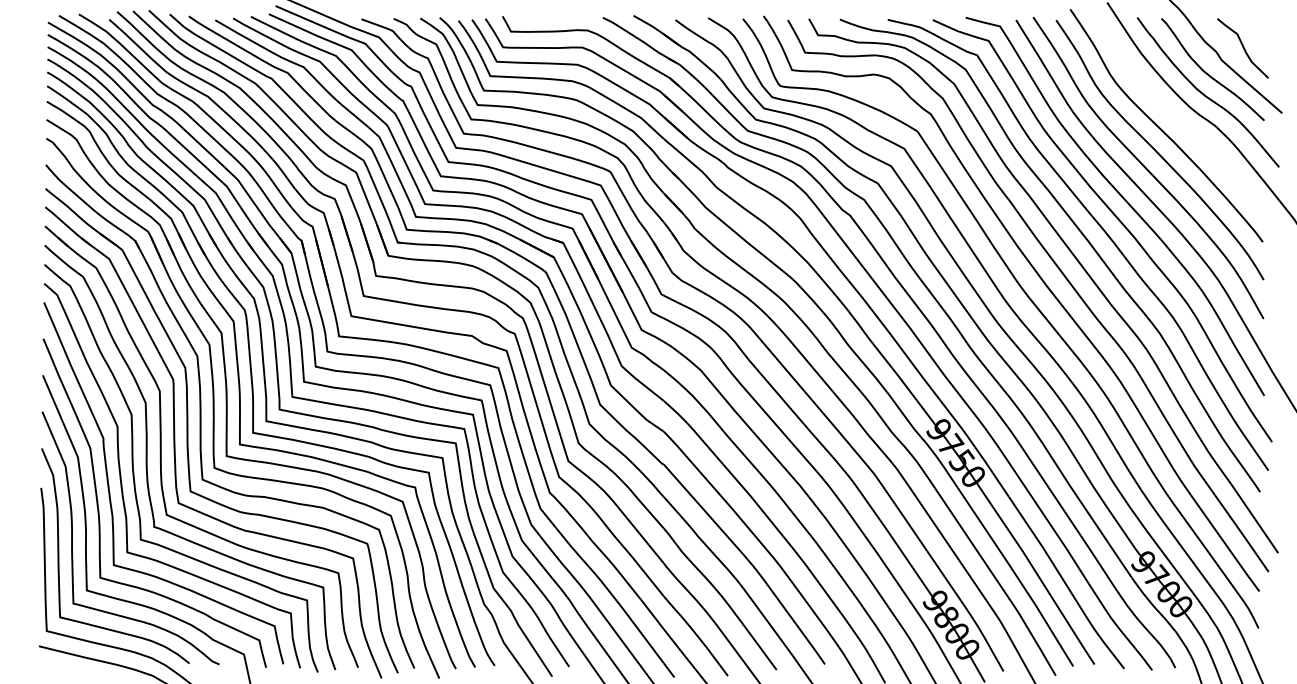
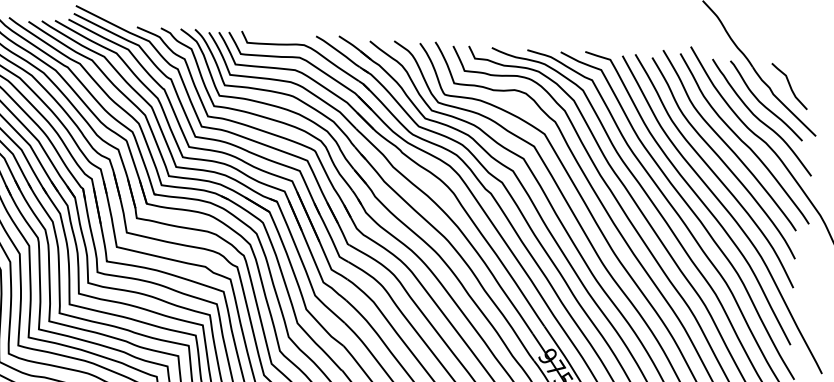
curve: (1183, 124) -> (742, 140), added

